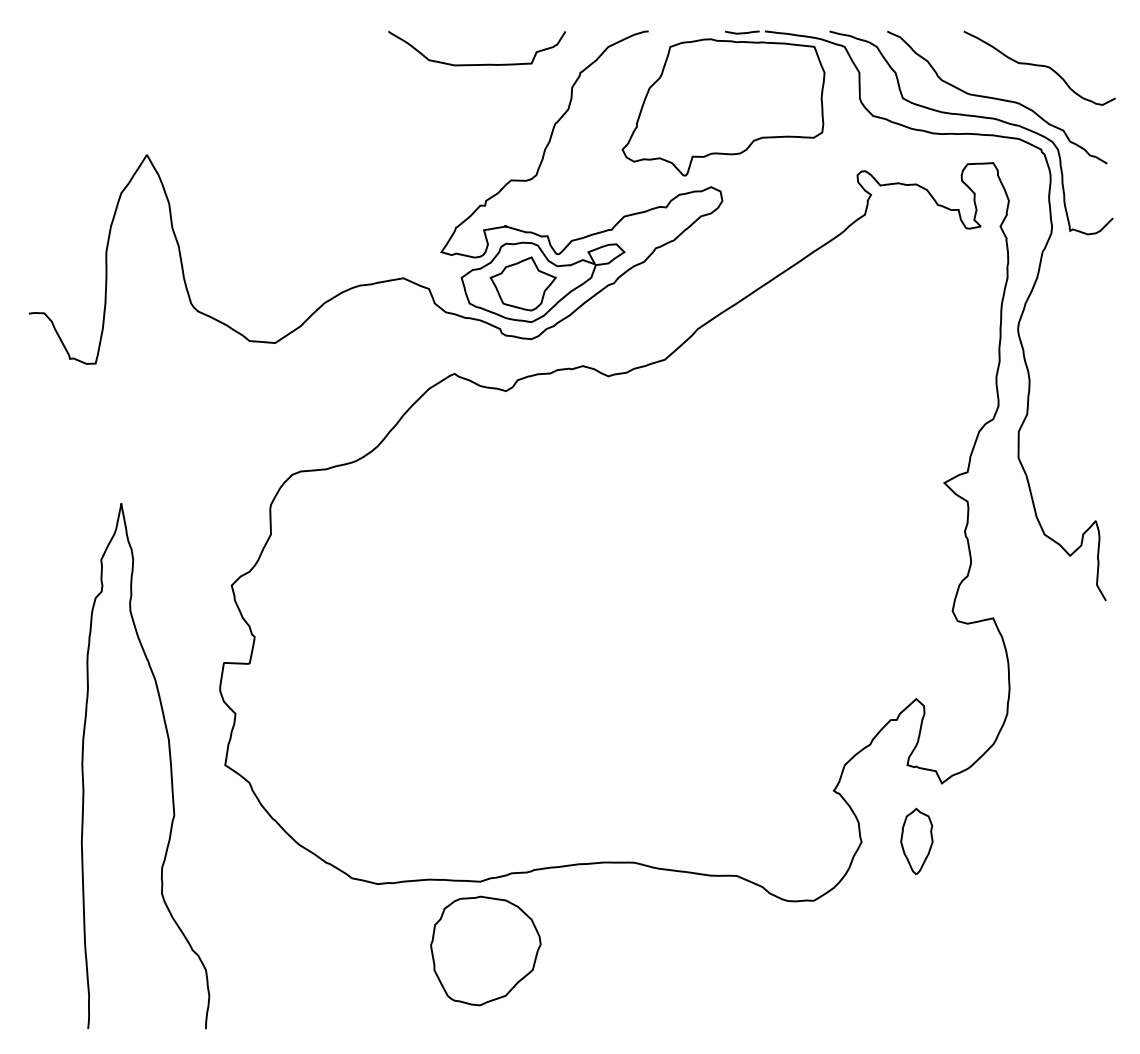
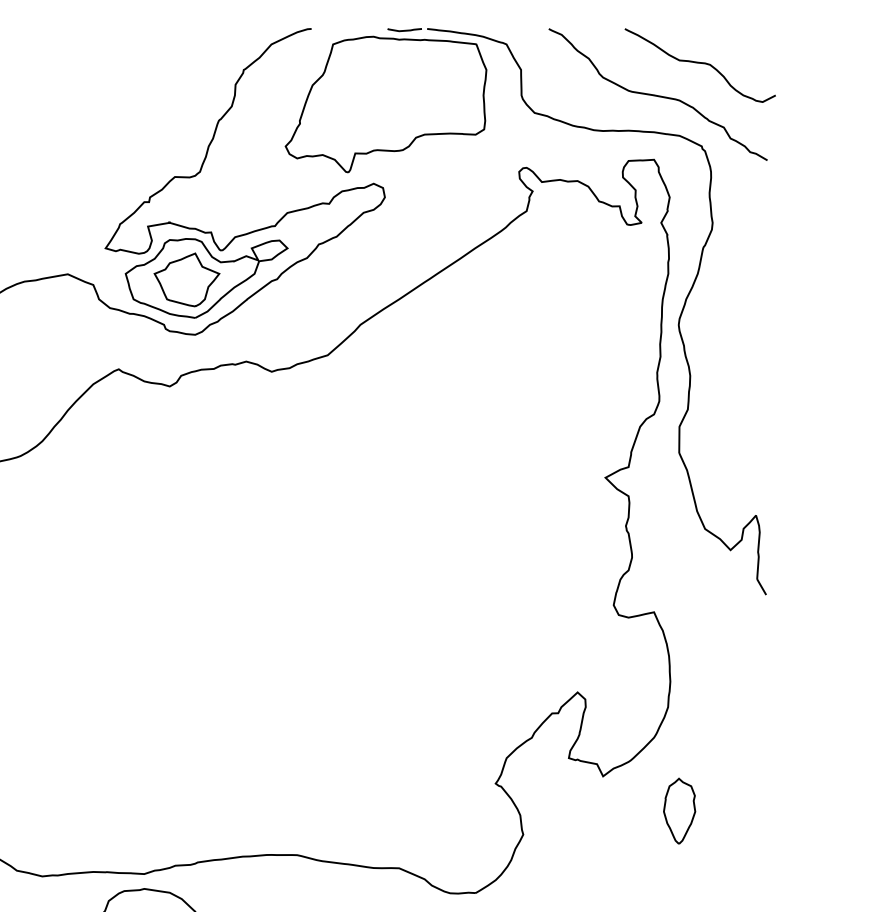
curve: (476, 64) -> (140, 61), removed
curve: (974, 117) -> (635, 114), removed
part: (916, 840) -> (679, 810), moved

